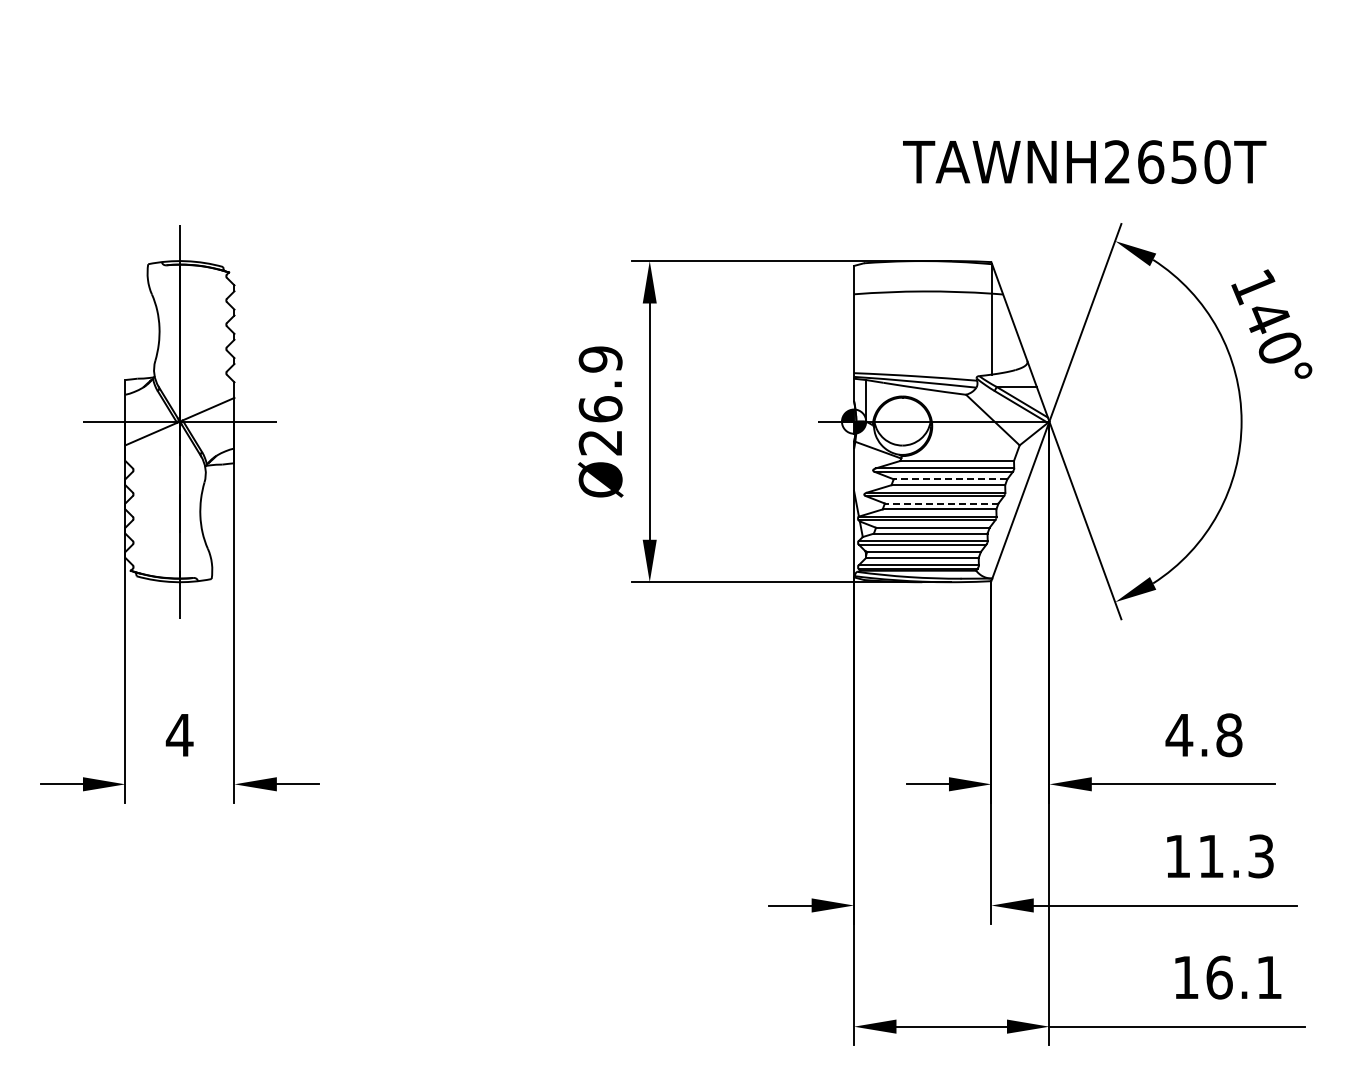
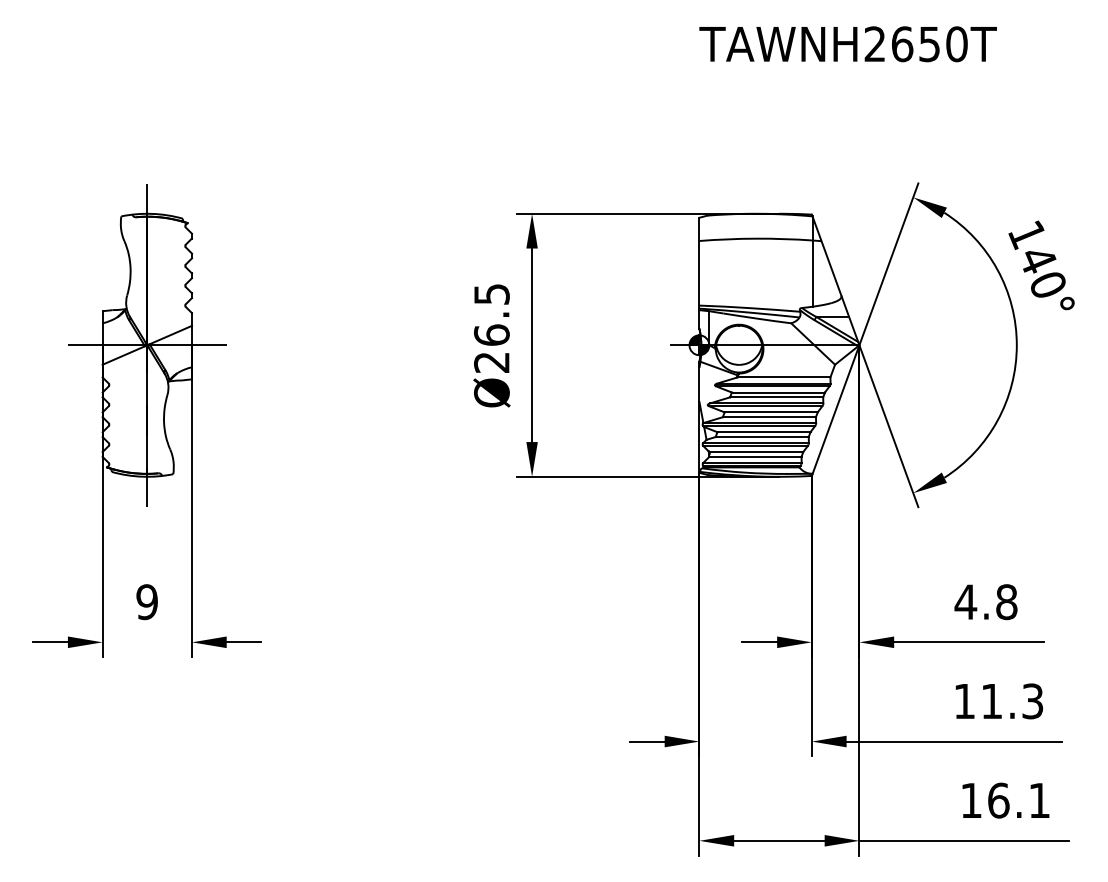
text: (1084, 162) -> (848, 44), moved
text: (600, 359) -> (491, 294), Ø26.9 -> Ø26.5
line: (950, 479) -> (778, 392), dashed -> solid
line: (941, 503) -> (771, 412), dashed -> solid
text: (179, 735) -> (146, 602), 4 -> 9

